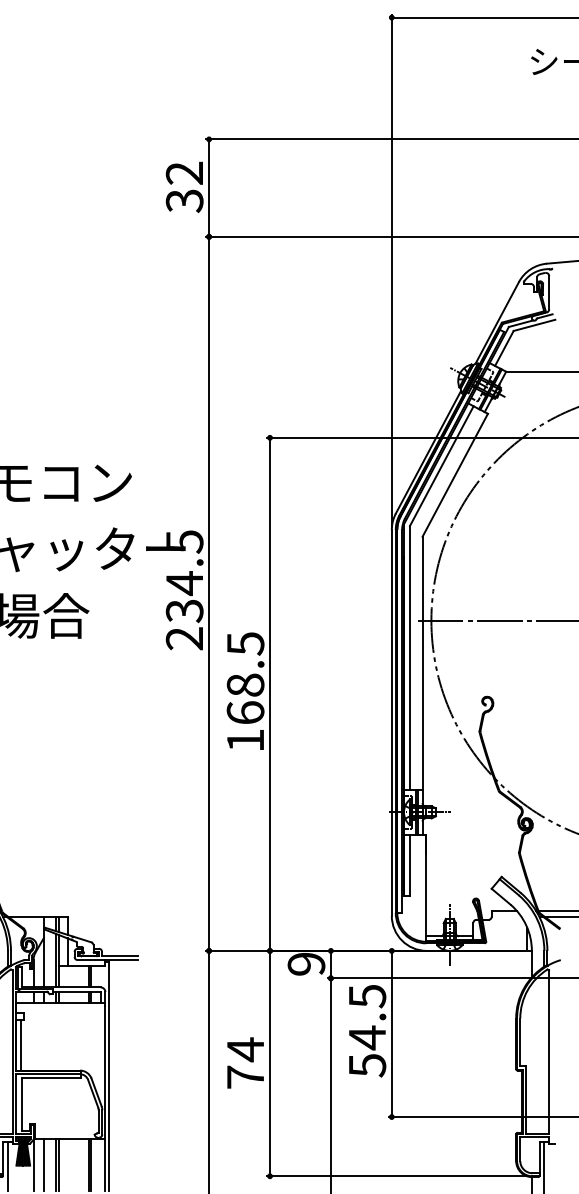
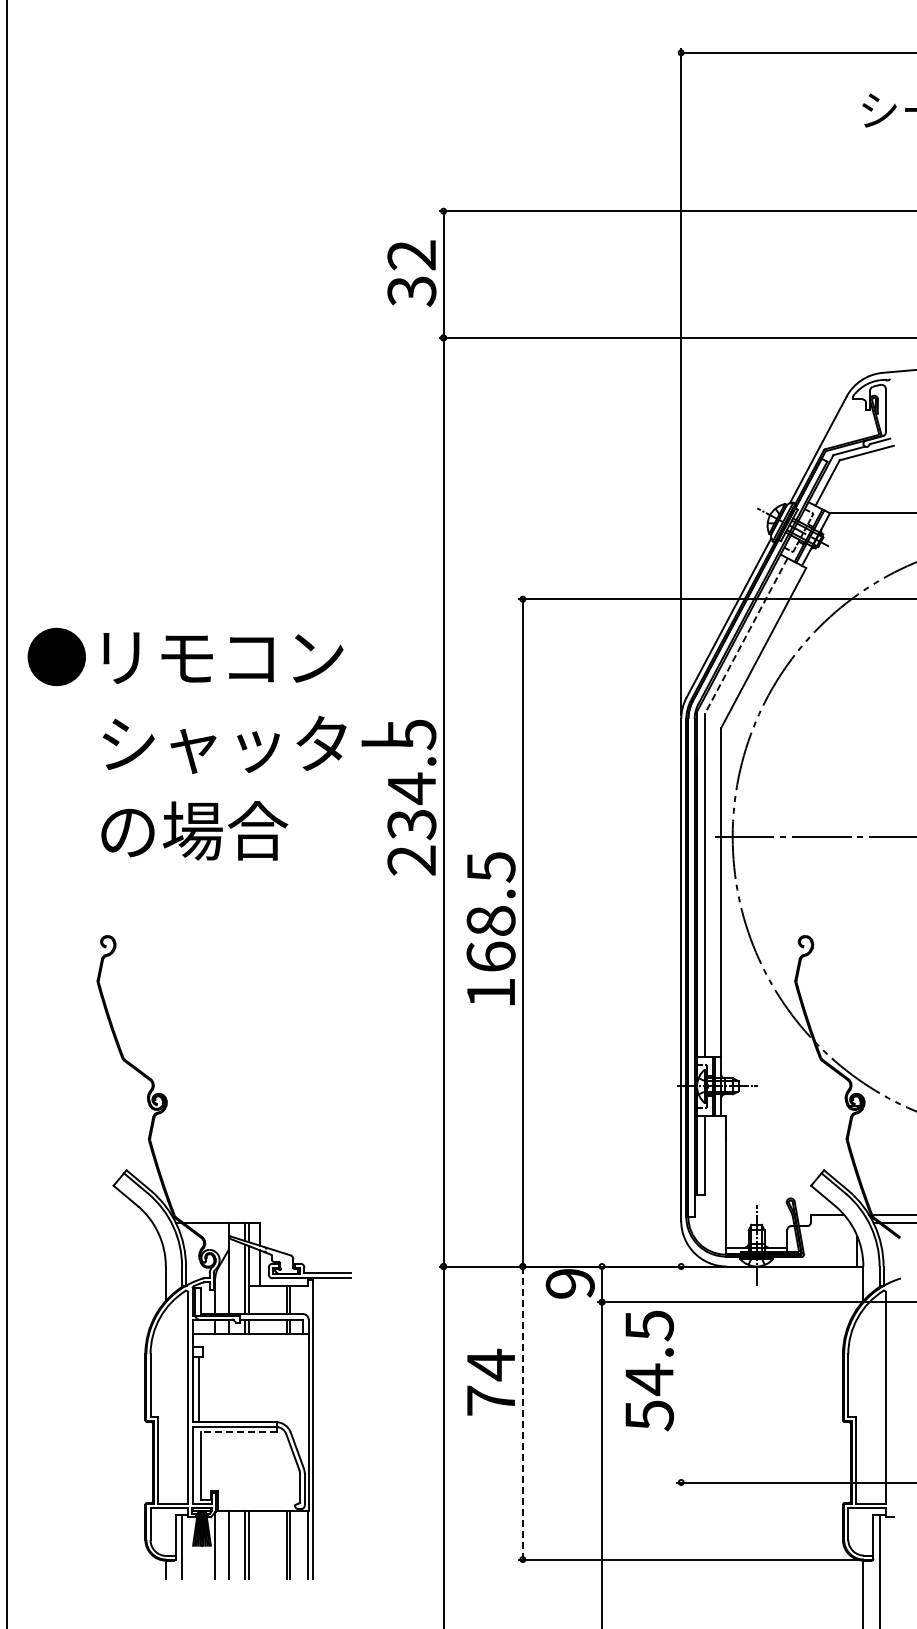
line: (442, 466) -> (746, 636), solid -> dashed
line: (392, 1033) -> (681, 1374), removed
text: (245, 1062) -> (490, 1381), moved
line: (269, 1063) -> (522, 1413), solid -> dashed
line: (51, 1078) -> (238, 1432), solid -> dashed

